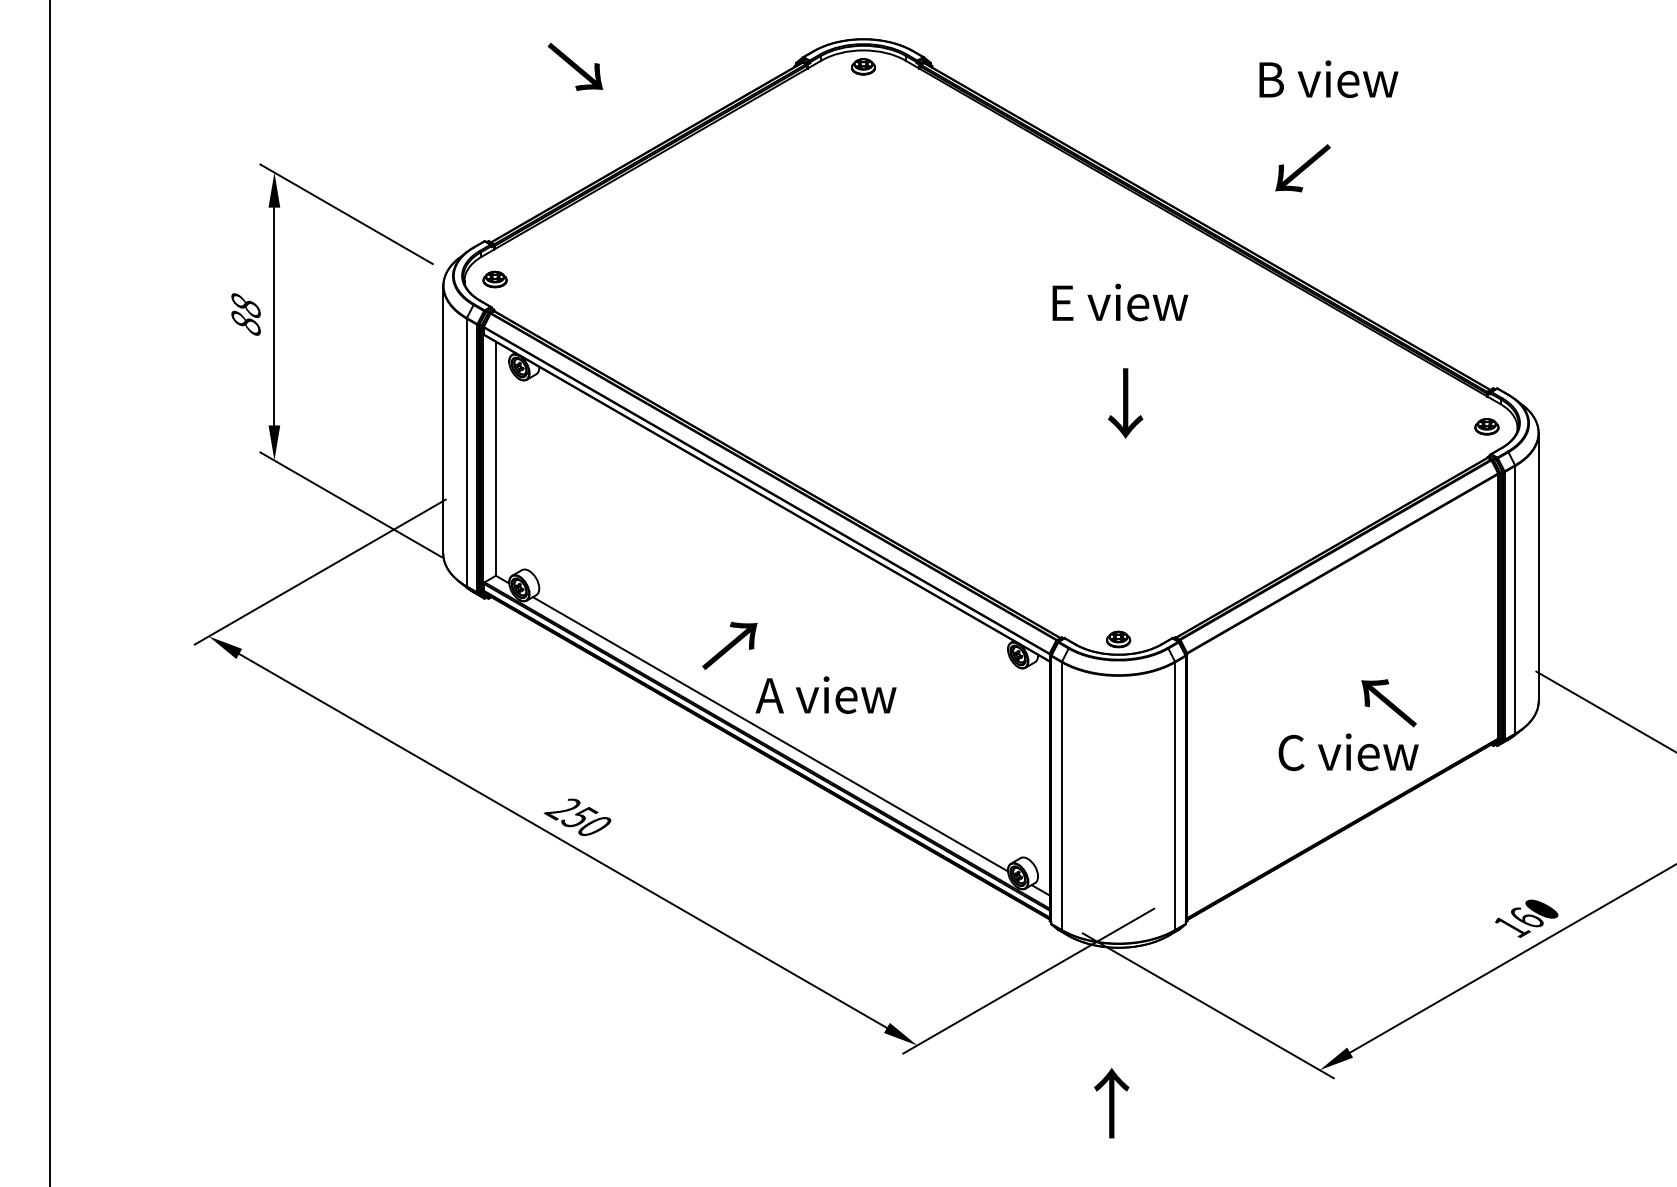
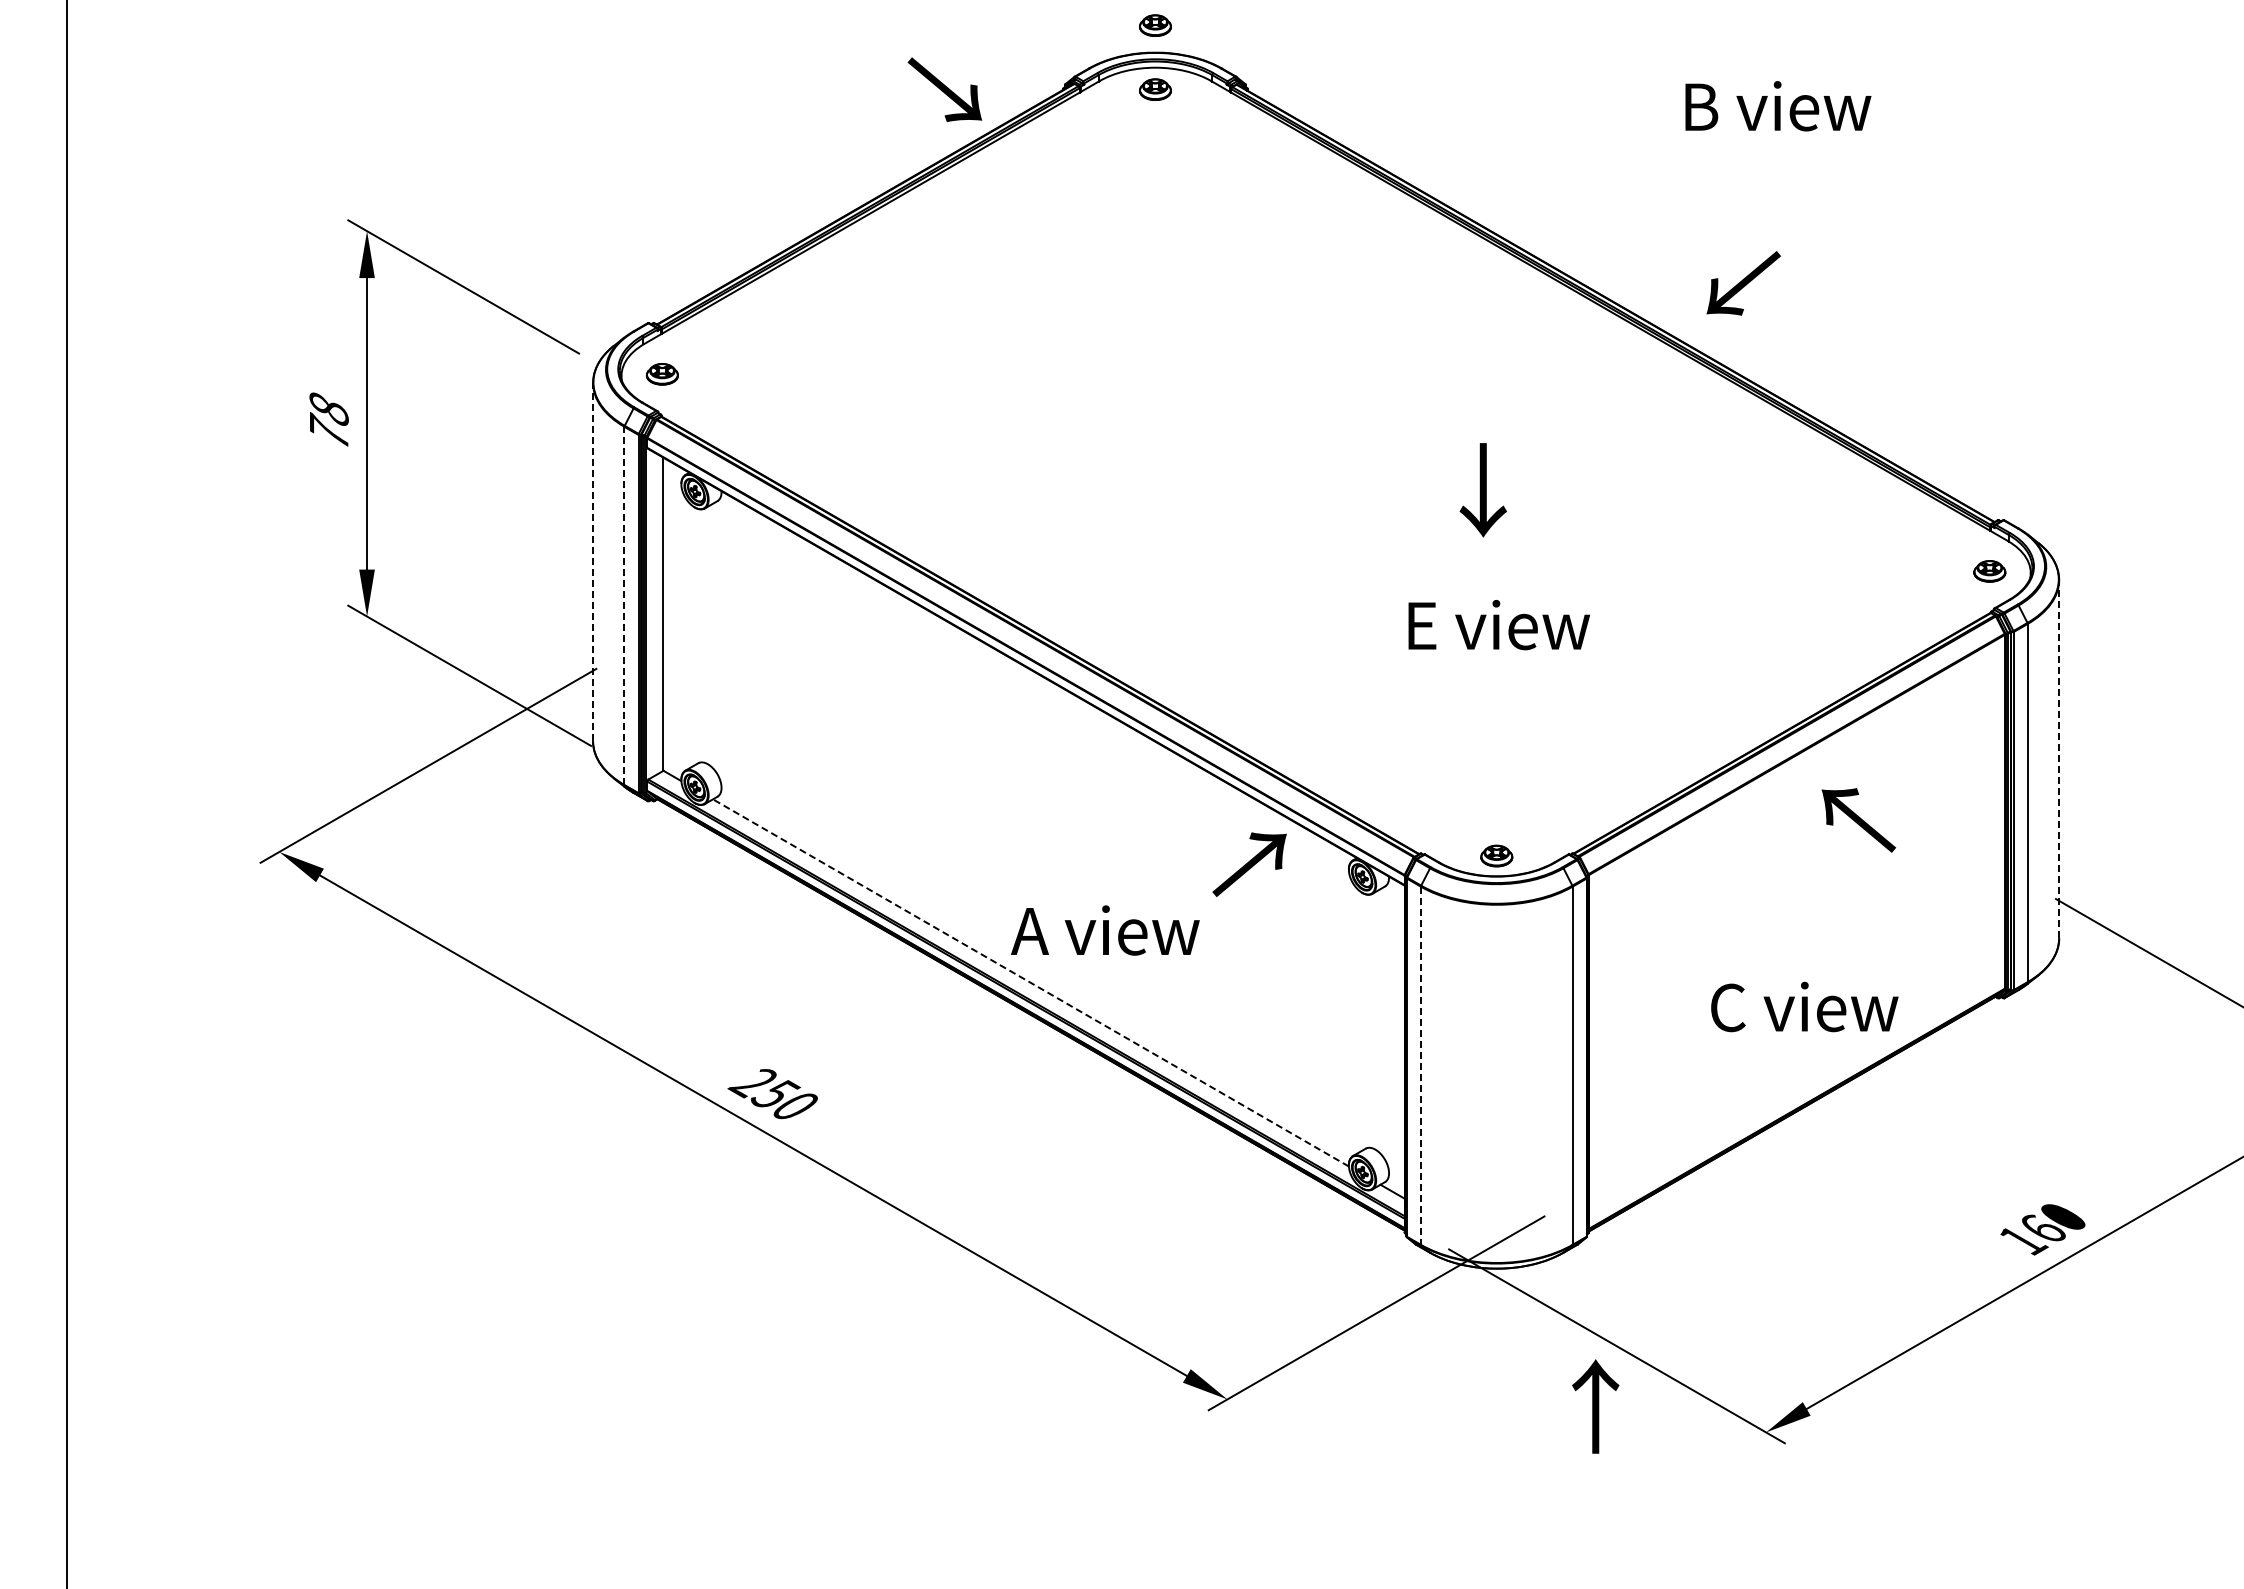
part: (863, 18) -> (1155, 25), added
text: (575, 66) -> (944, 89), moved
text: (1302, 168) -> (1743, 283), moved
text: (1119, 302) -> (1498, 625), moved
text: (245, 321) -> (328, 430), 88 -> 78
text: (1125, 403) -> (1482, 490), moved
line: (443, 419) -> (593, 561), solid -> dashed
line: (466, 452) -> (624, 605), solid -> dashed
line: (1539, 566) -> (2059, 758), solid -> dashed
text: (729, 645) -> (1249, 864), moved
text: (1388, 703) -> (1858, 820), moved
line: (770, 733) -> (1030, 982), solid -> dashed
line: (1061, 796) -> (1420, 1066), solid -> dashed
text: (1111, 1103) -> (1595, 1406), moved

